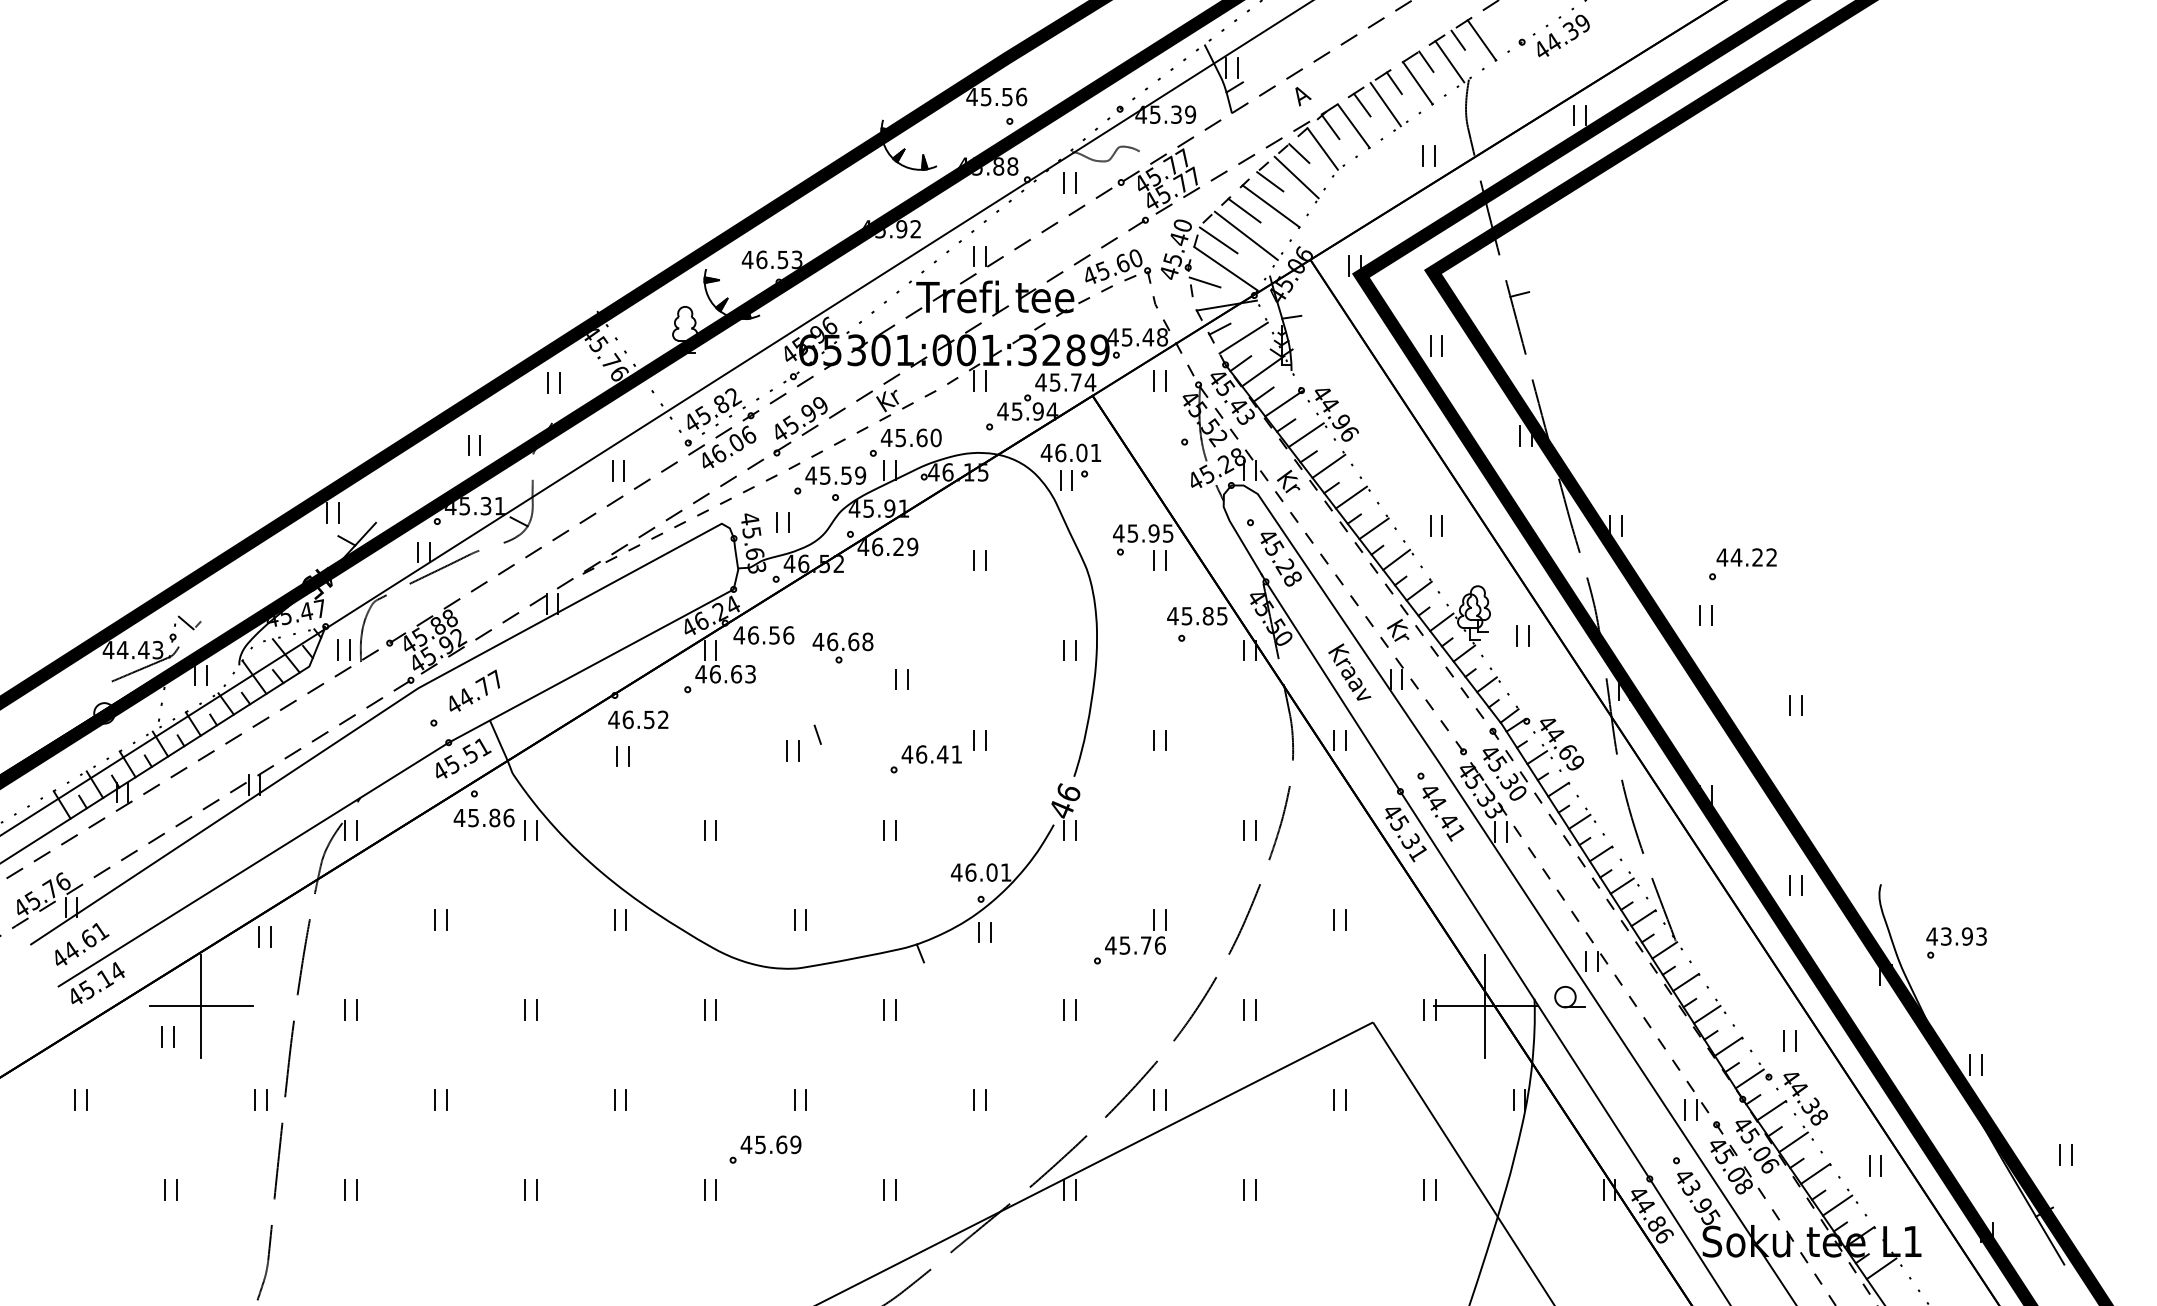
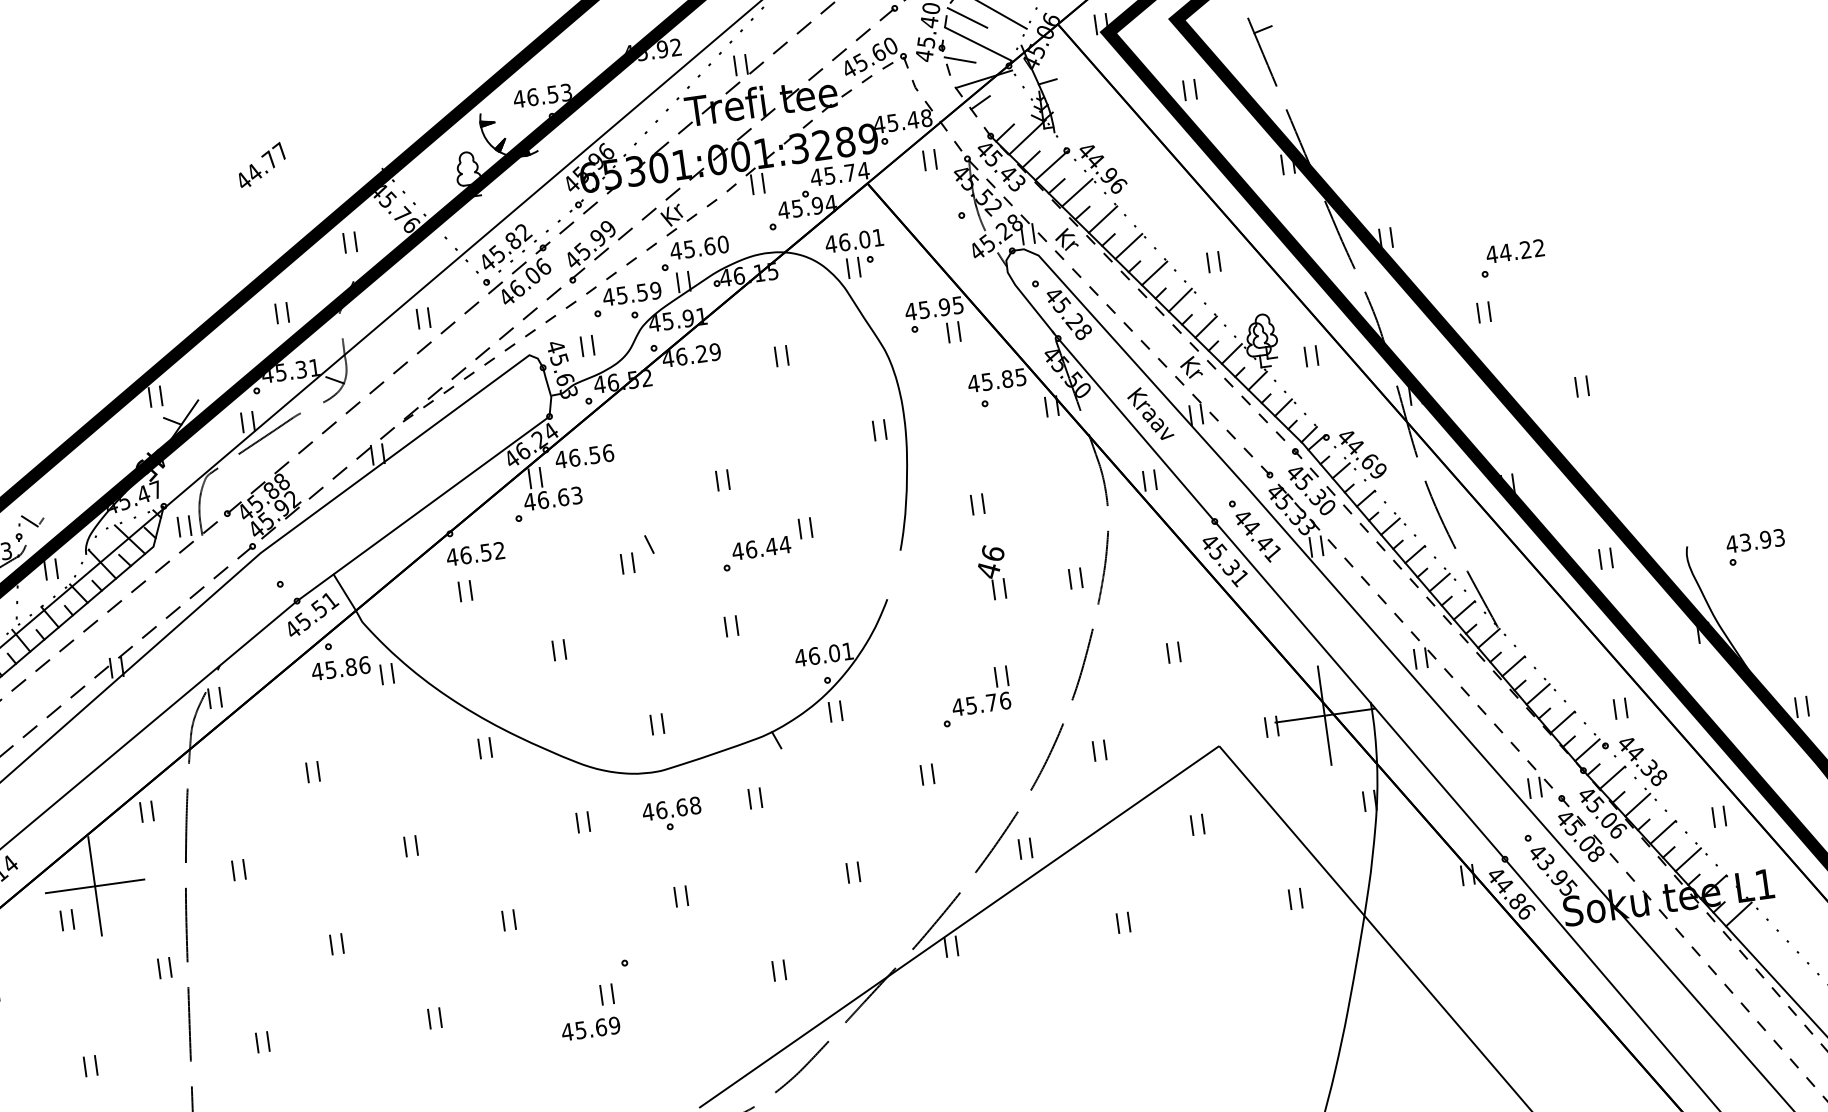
line: (1243, 337) -> (1004, 107), removed
part: (842, 647) -> (671, 814), moved
text: (474, 690) -> (261, 164), moved
text: (956, 754) -> (784, 544), 46.41 -> 46.44
part: (1065, 811) -> (992, 571), moved
part: (1956, 942) -> (1756, 546), moved
part: (1569, 997) -> (1403, 696), removed
text: (770, 1144) -> (590, 1028), moved

